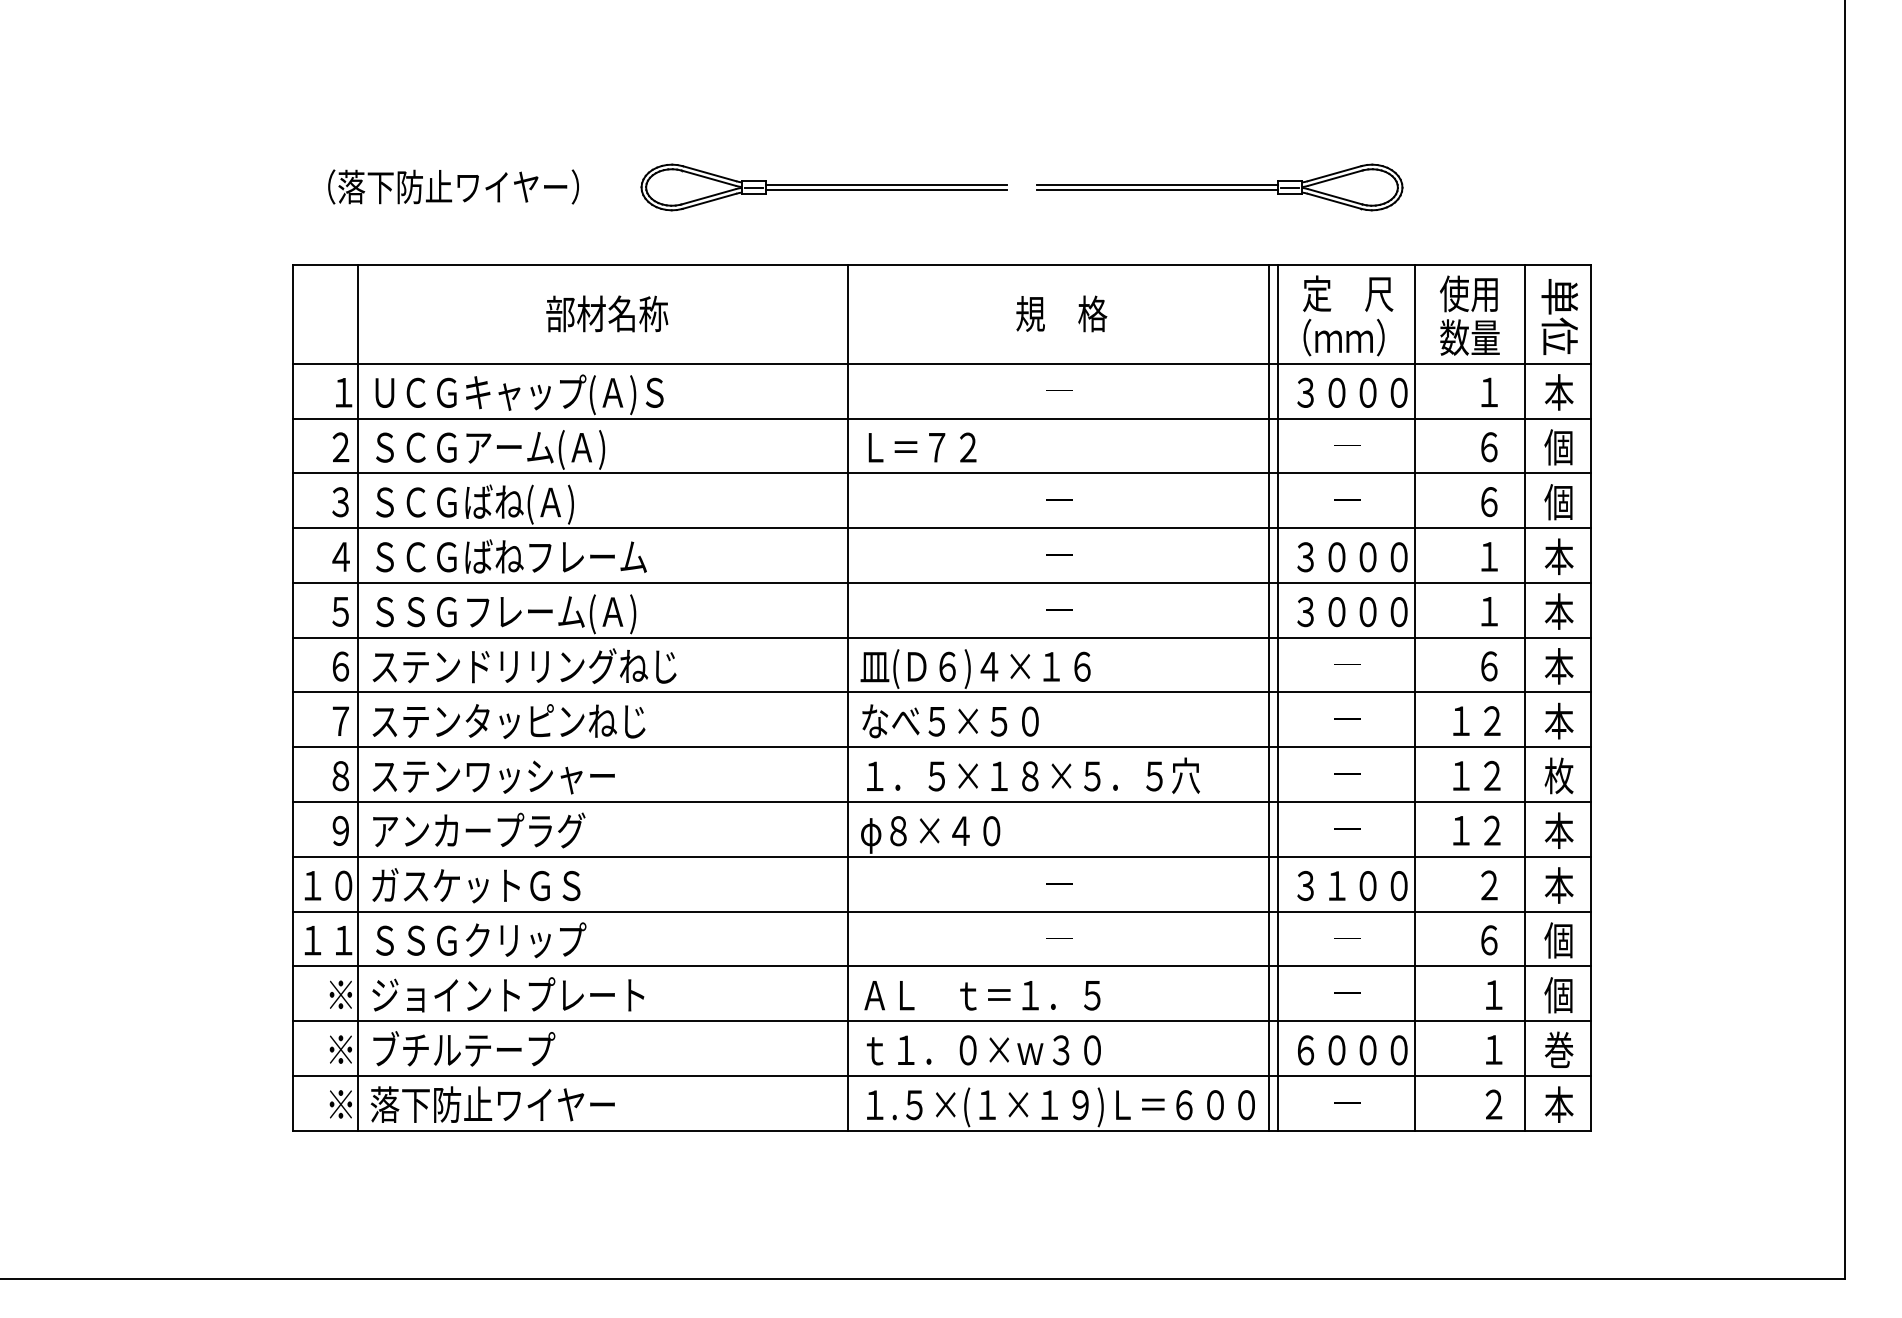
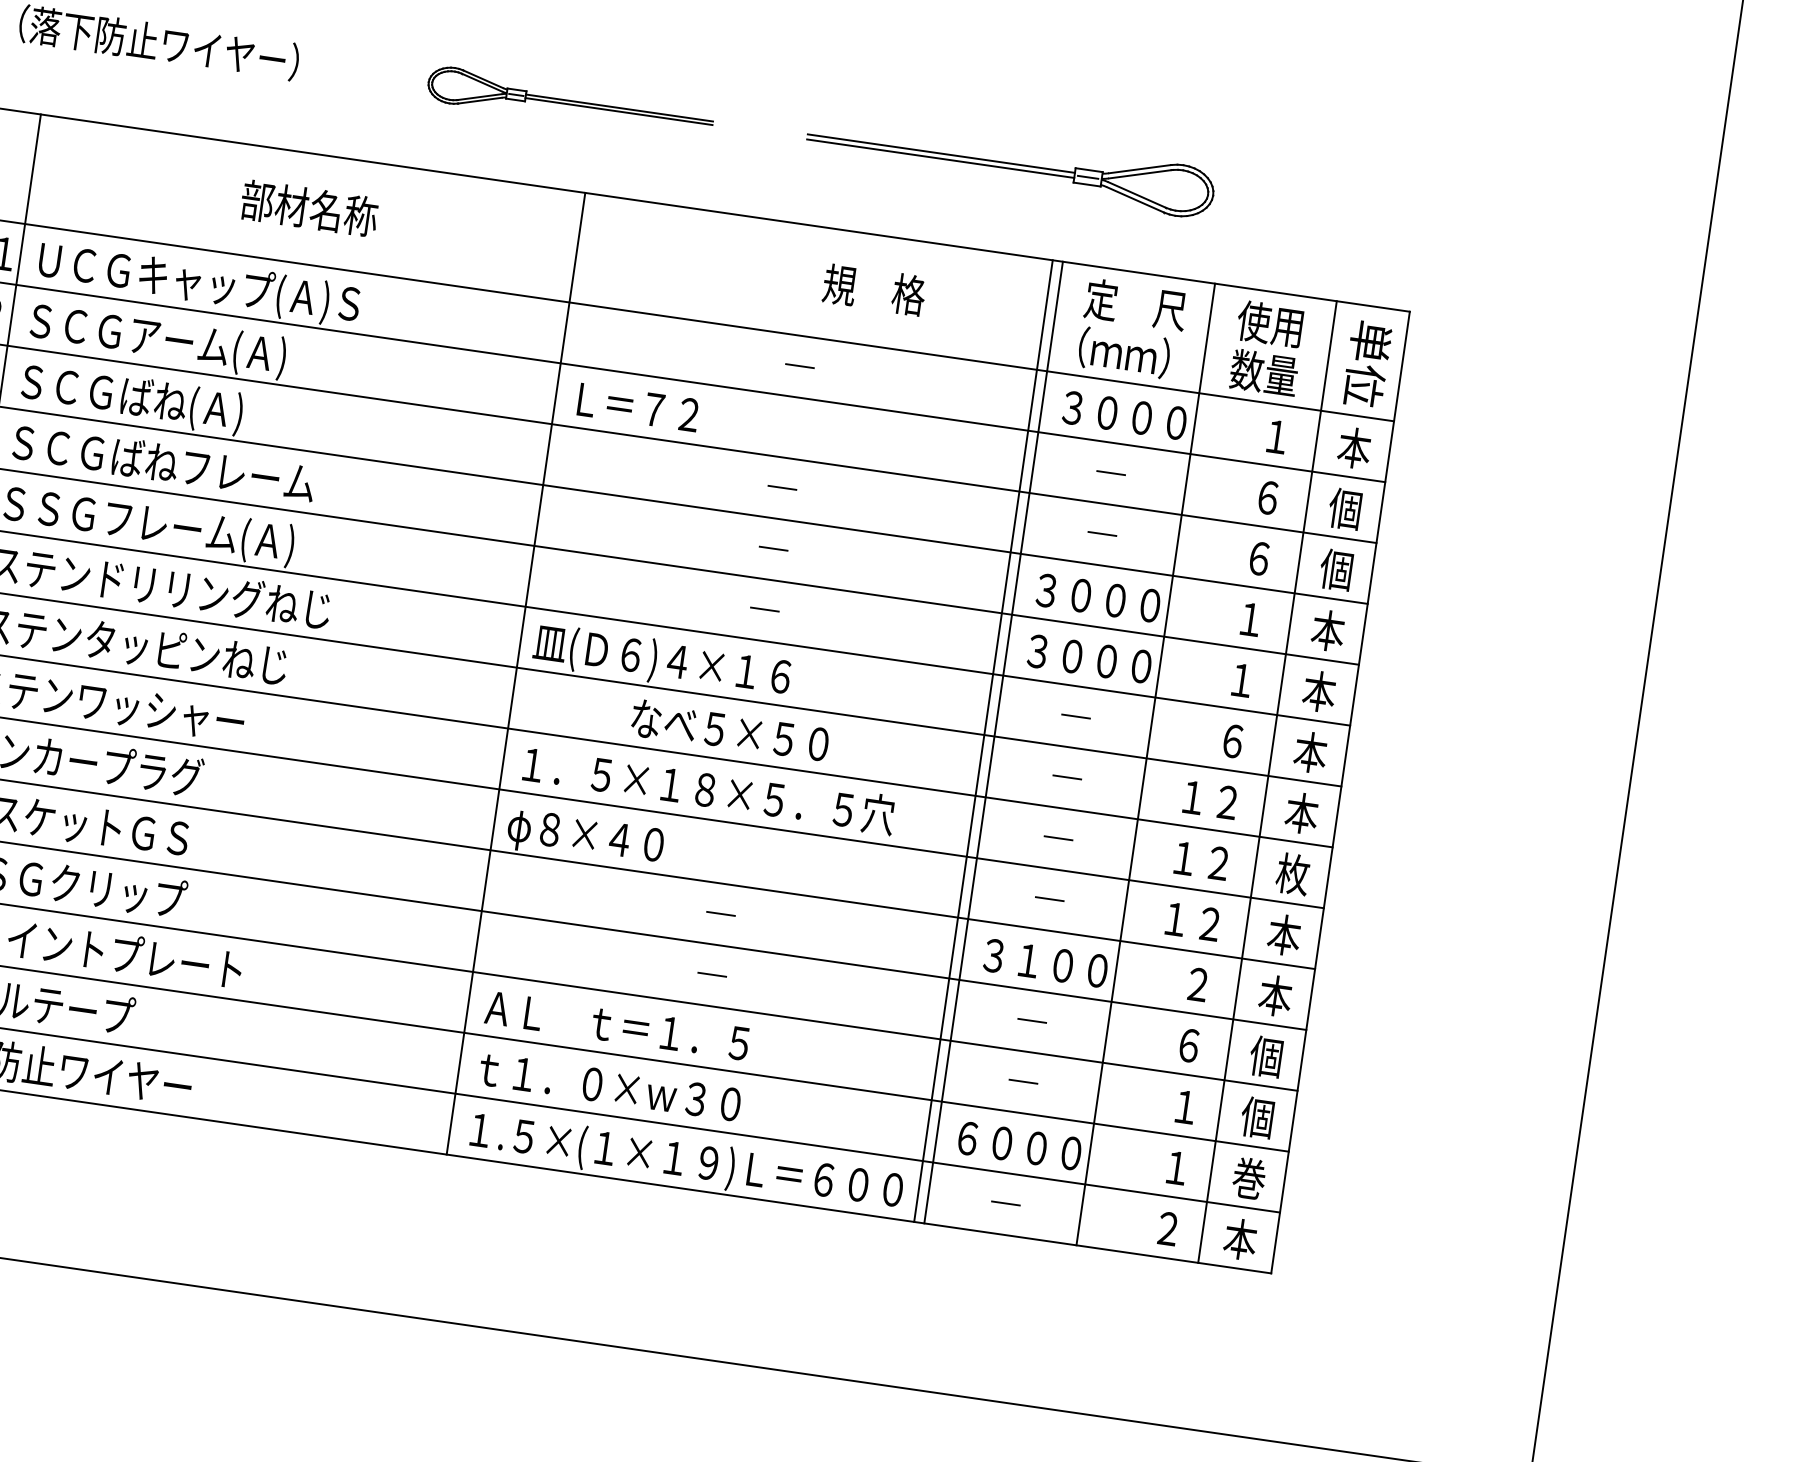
part: (823, 187) -> (570, 102), size x0.7
text: (1061, 313) -> (874, 289), moved
text: (950, 721) -> (730, 731), moved

